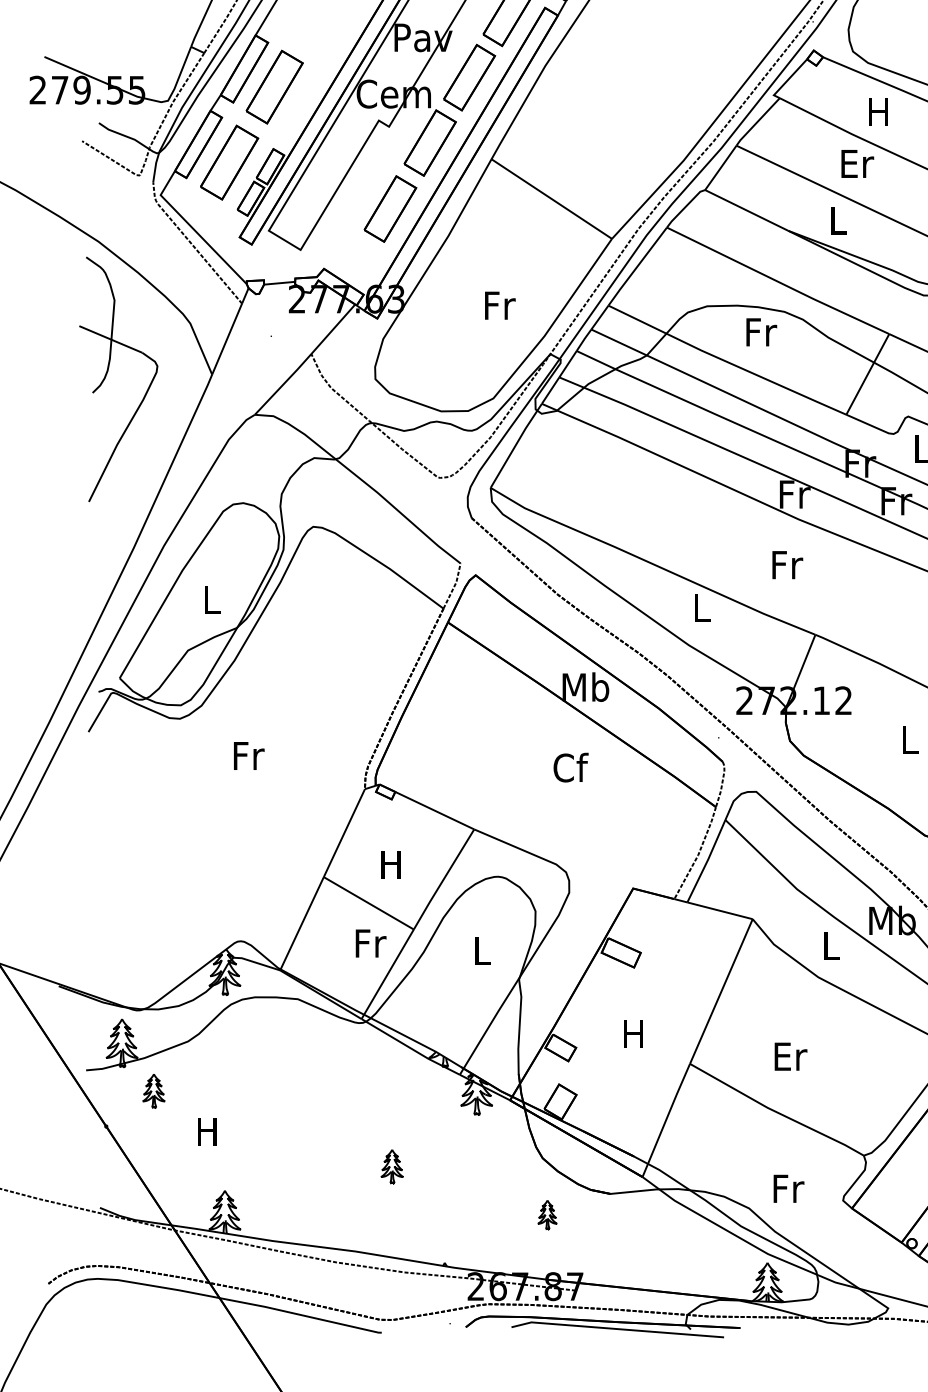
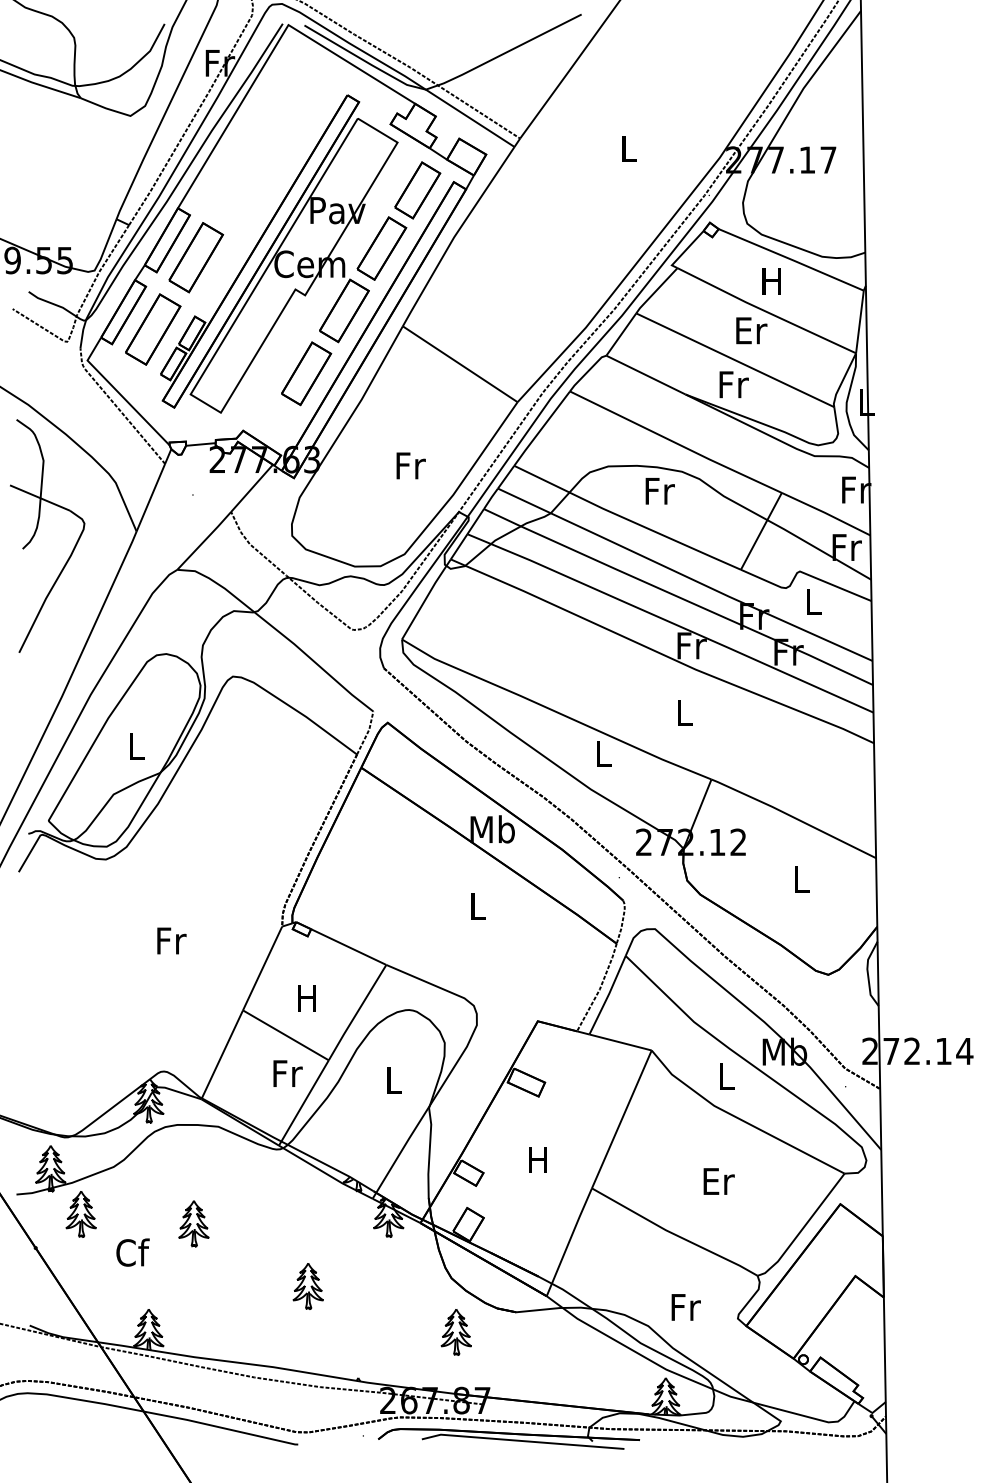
text: (838, 220) -> (733, 384), L -> Fr
text: (787, 564) -> (684, 712), Fr -> L
text: (248, 755) -> (171, 940), moved
text: (570, 768) -> (478, 906), Cf -> L
text: (790, 1056) -> (718, 1181), moved
part: (153, 1091) -> (80, 1214), size x1.43
part: (271, 1100) -> (193, 1223), added
text: (207, 1131) -> (132, 1252), H -> Cf
part: (391, 1166) -> (307, 1286), size x1.43
part: (546, 1215) -> (455, 1332), size x1.67

